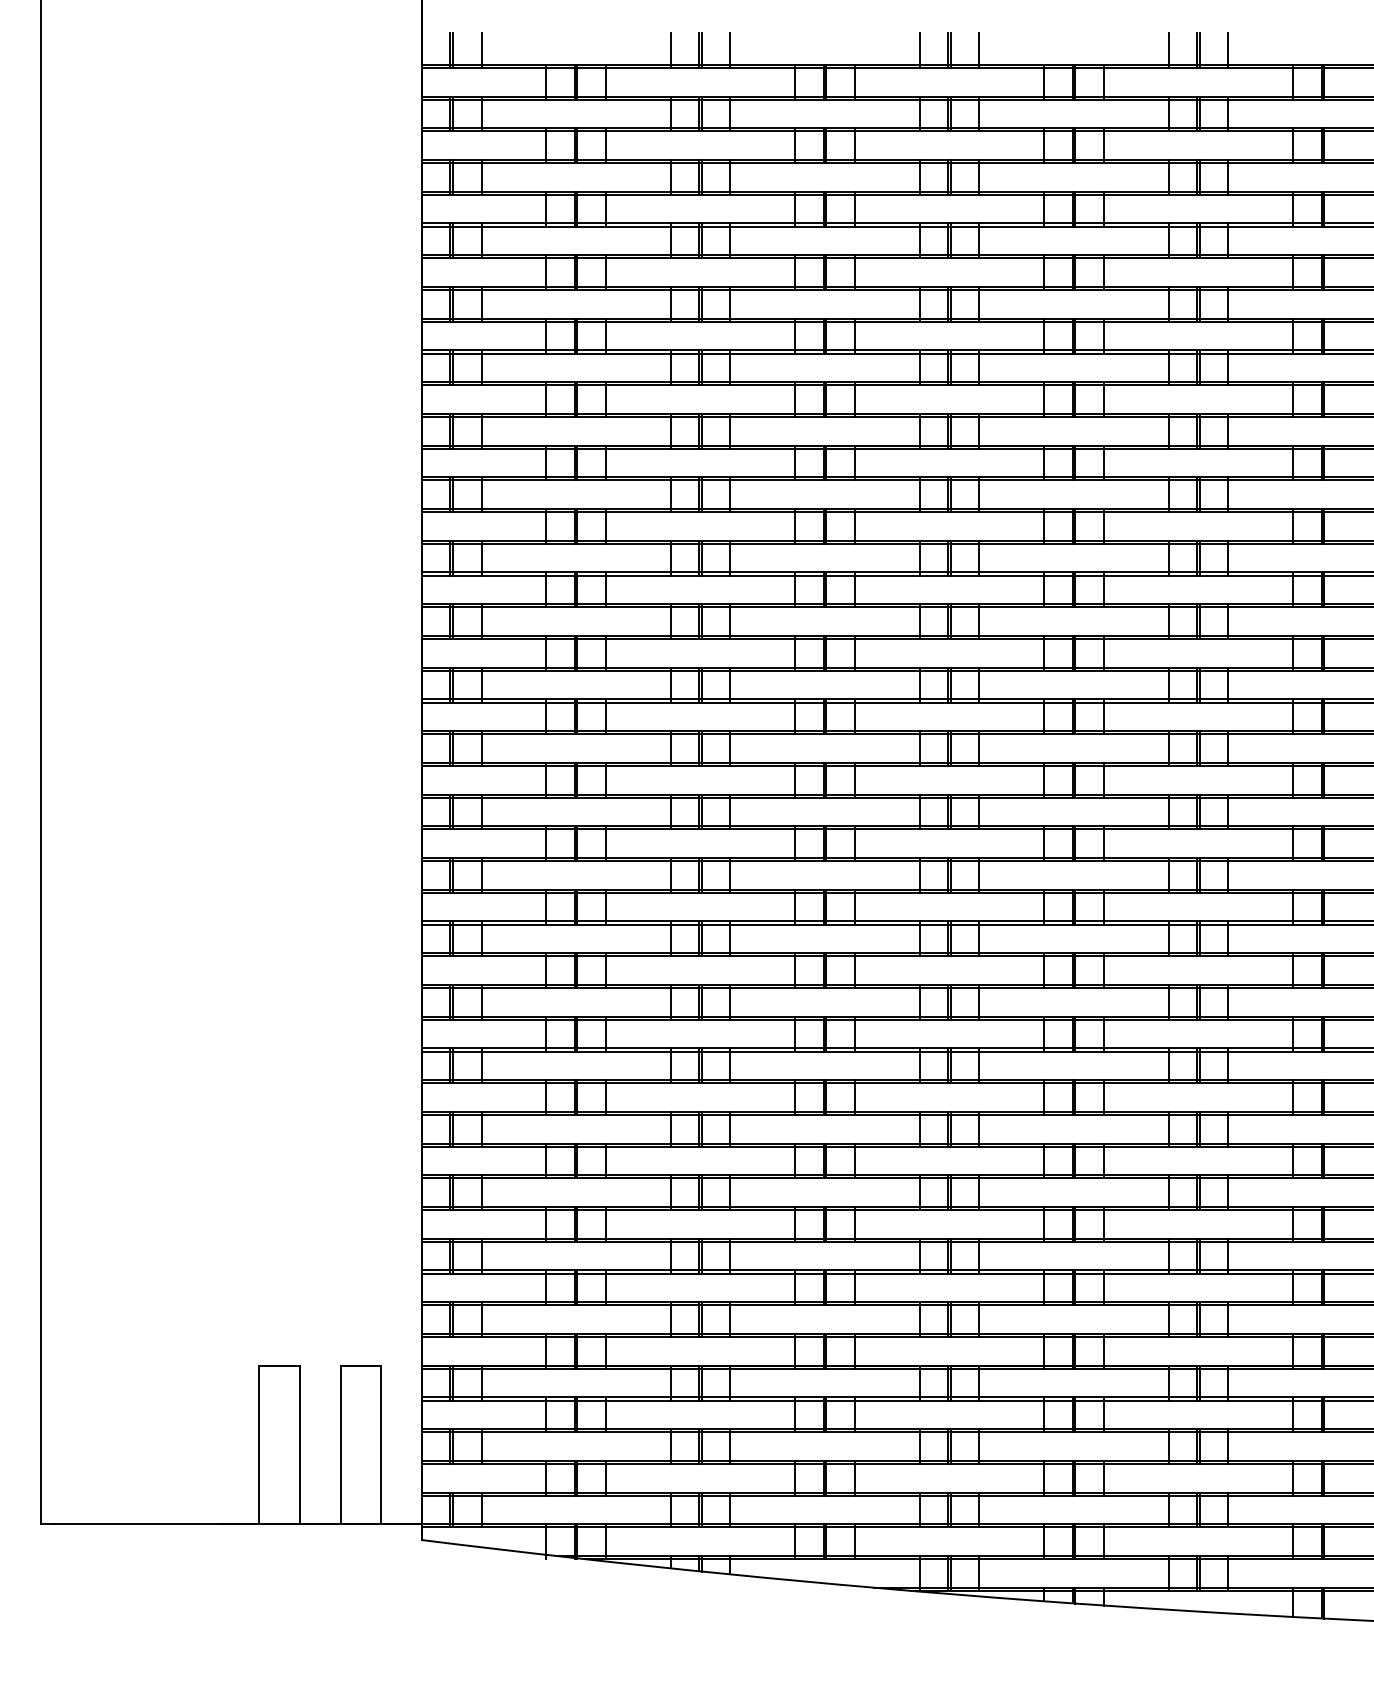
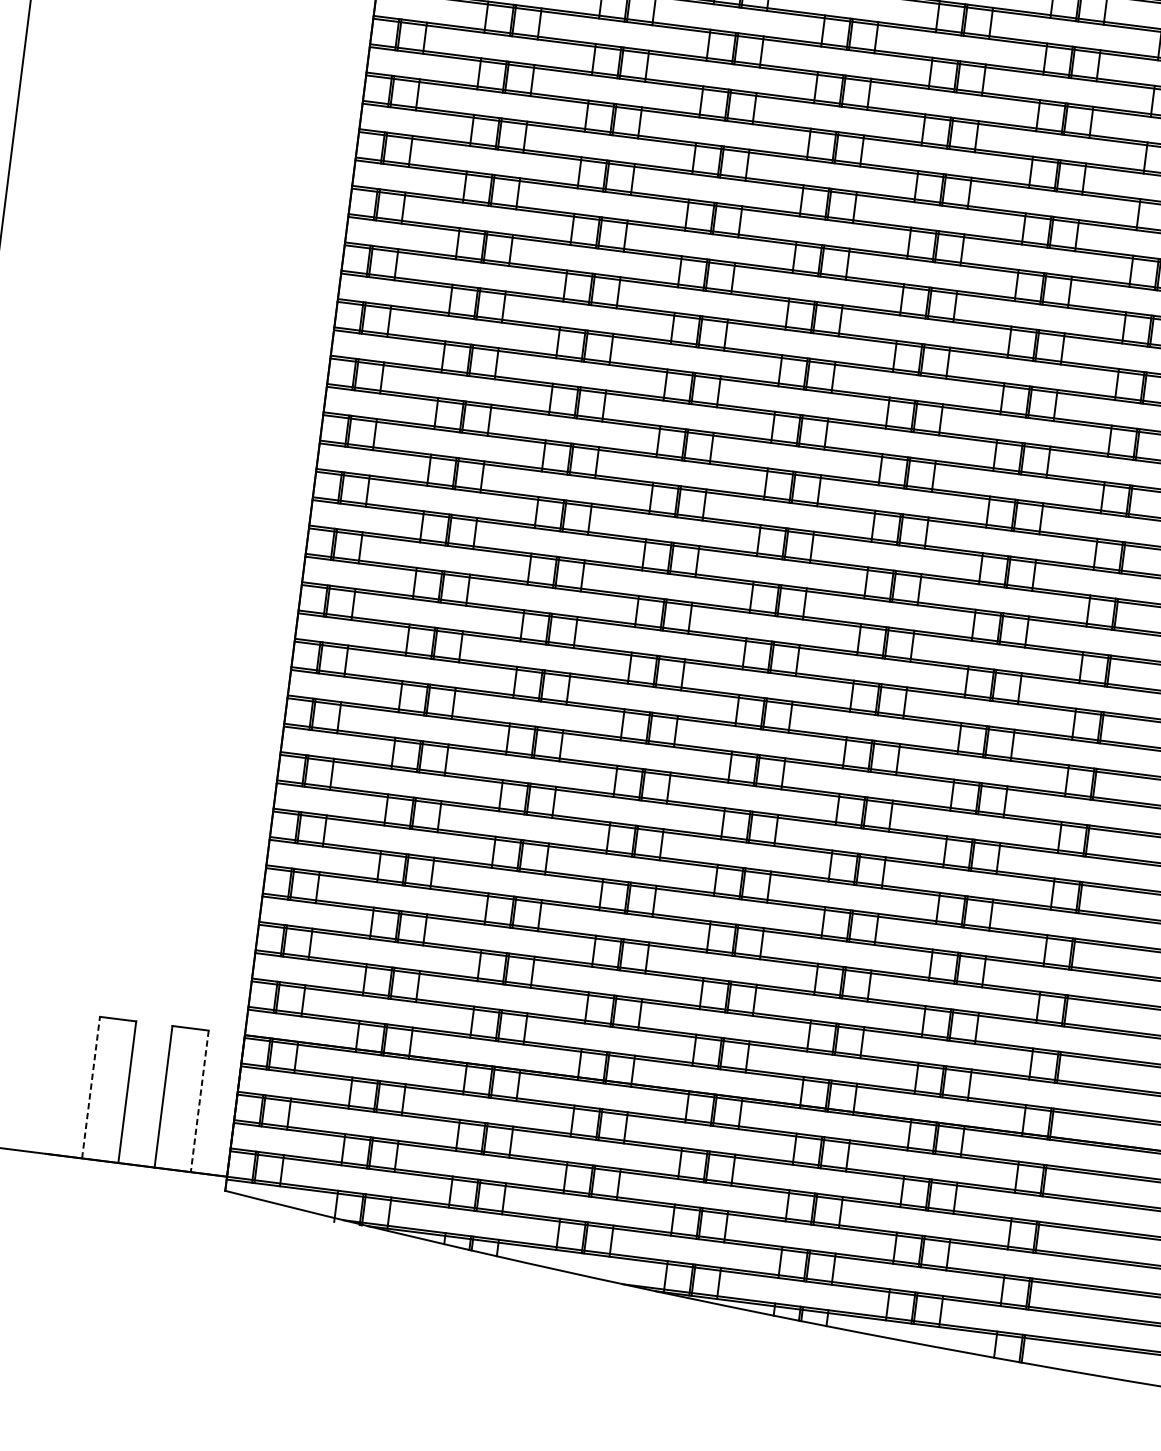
line: (259, 1444) -> (91, 1087), solid -> dashed
line: (381, 1445) -> (199, 1101), solid -> dashed

